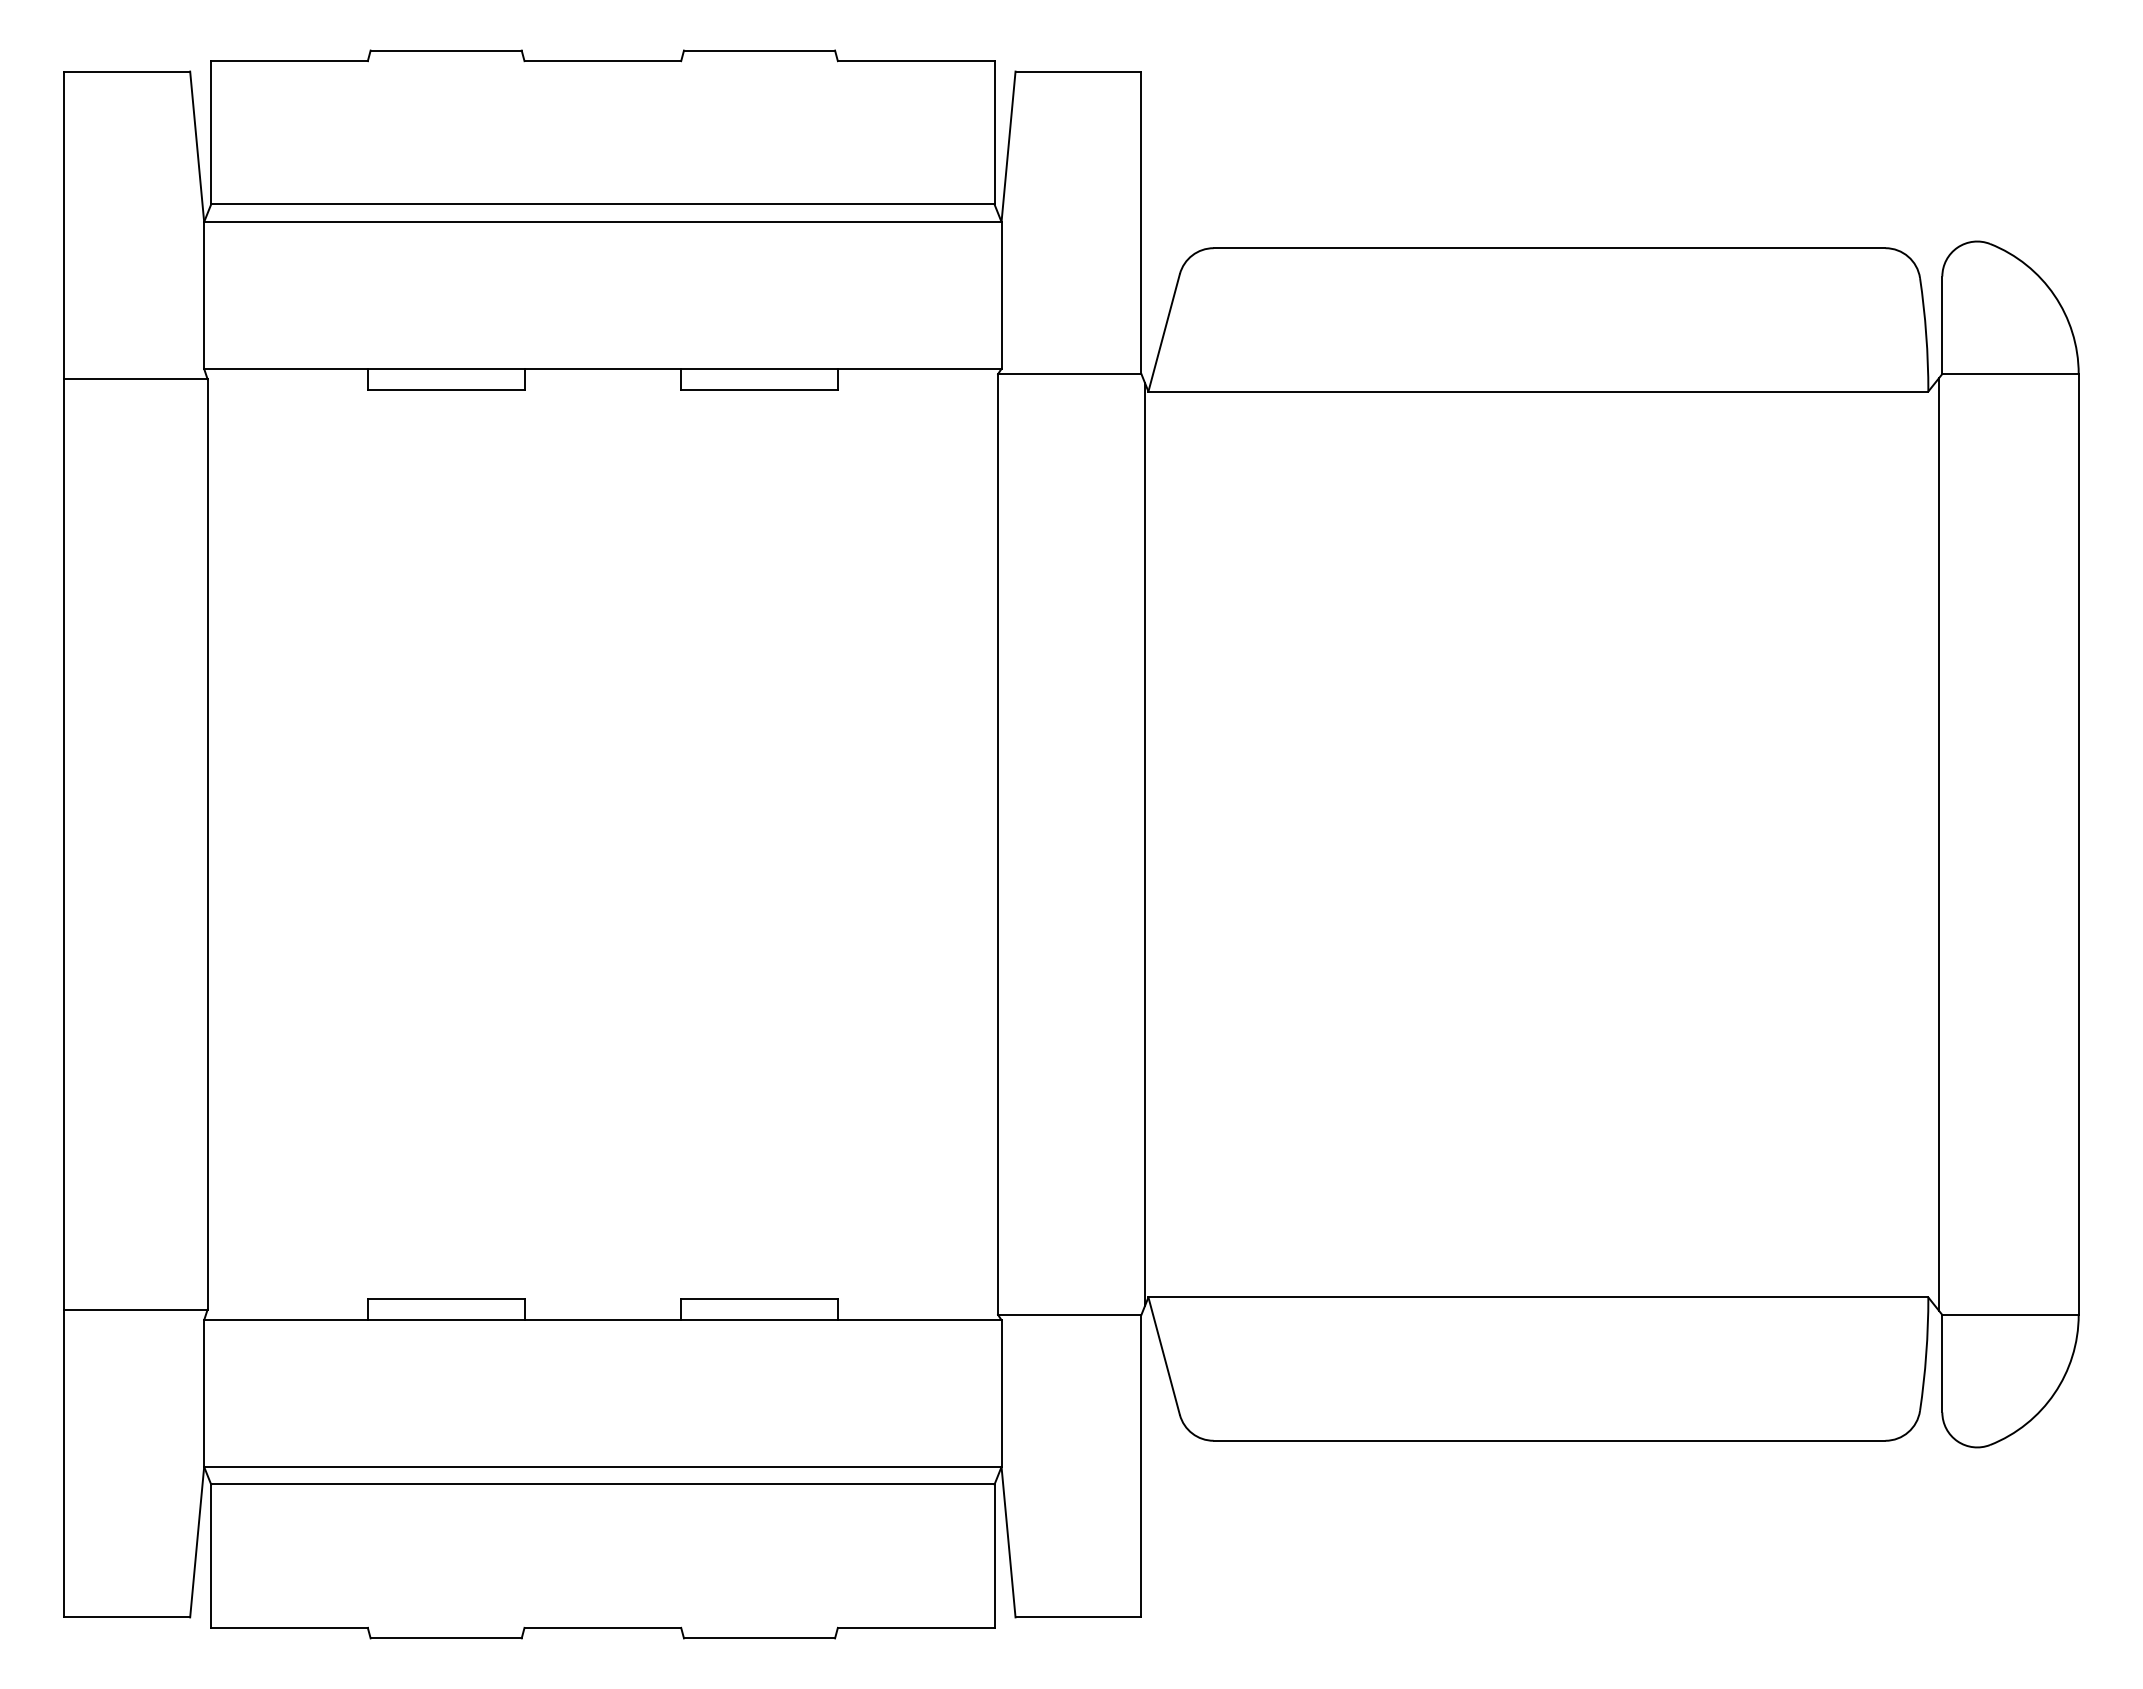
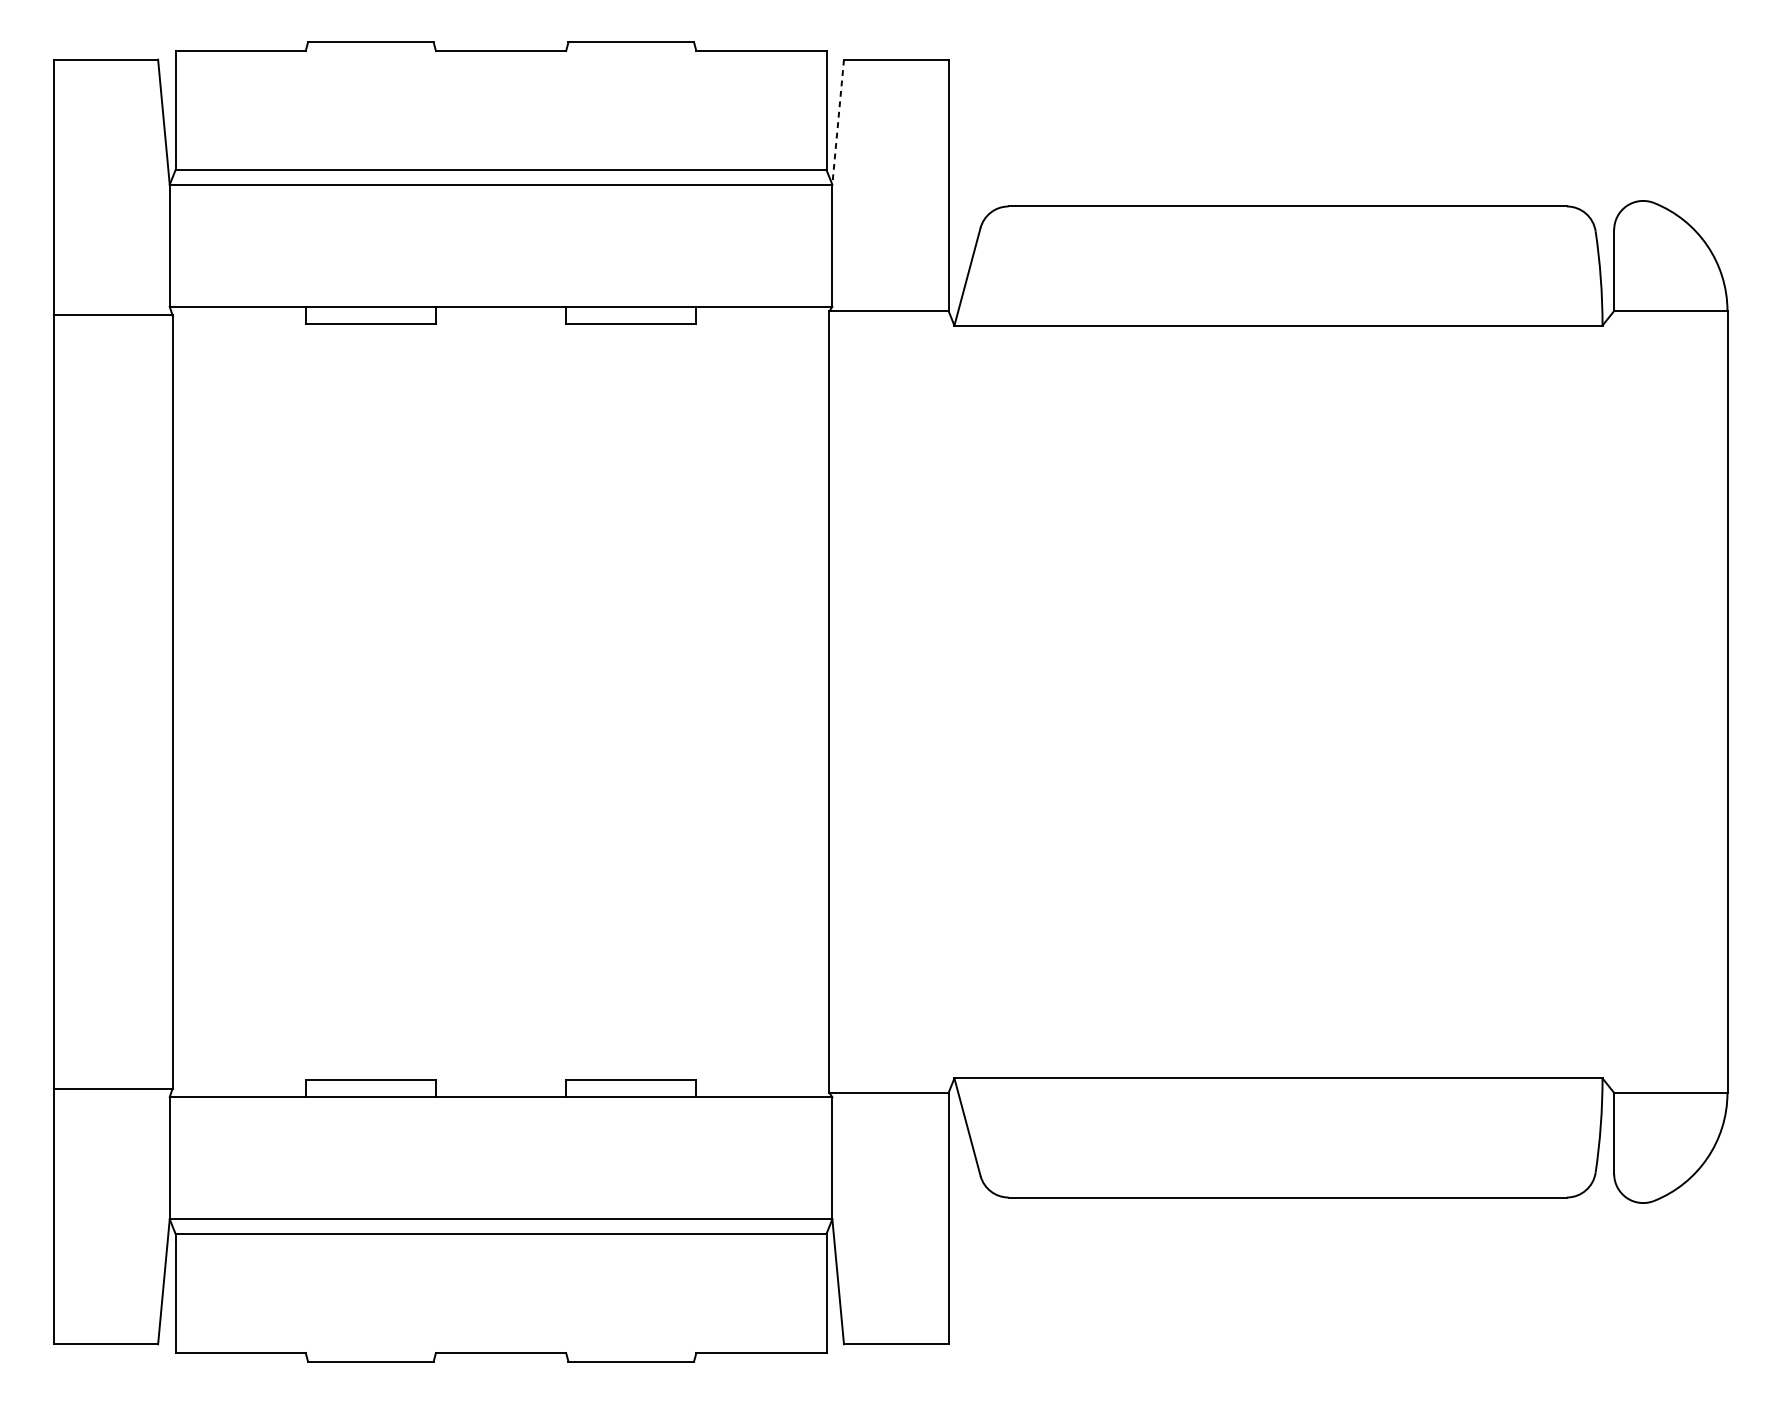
line: (1008, 146) -> (838, 121), solid -> dashed
line: (1144, 844) -> (951, 702), removed
line: (1938, 844) -> (1610, 702), removed

